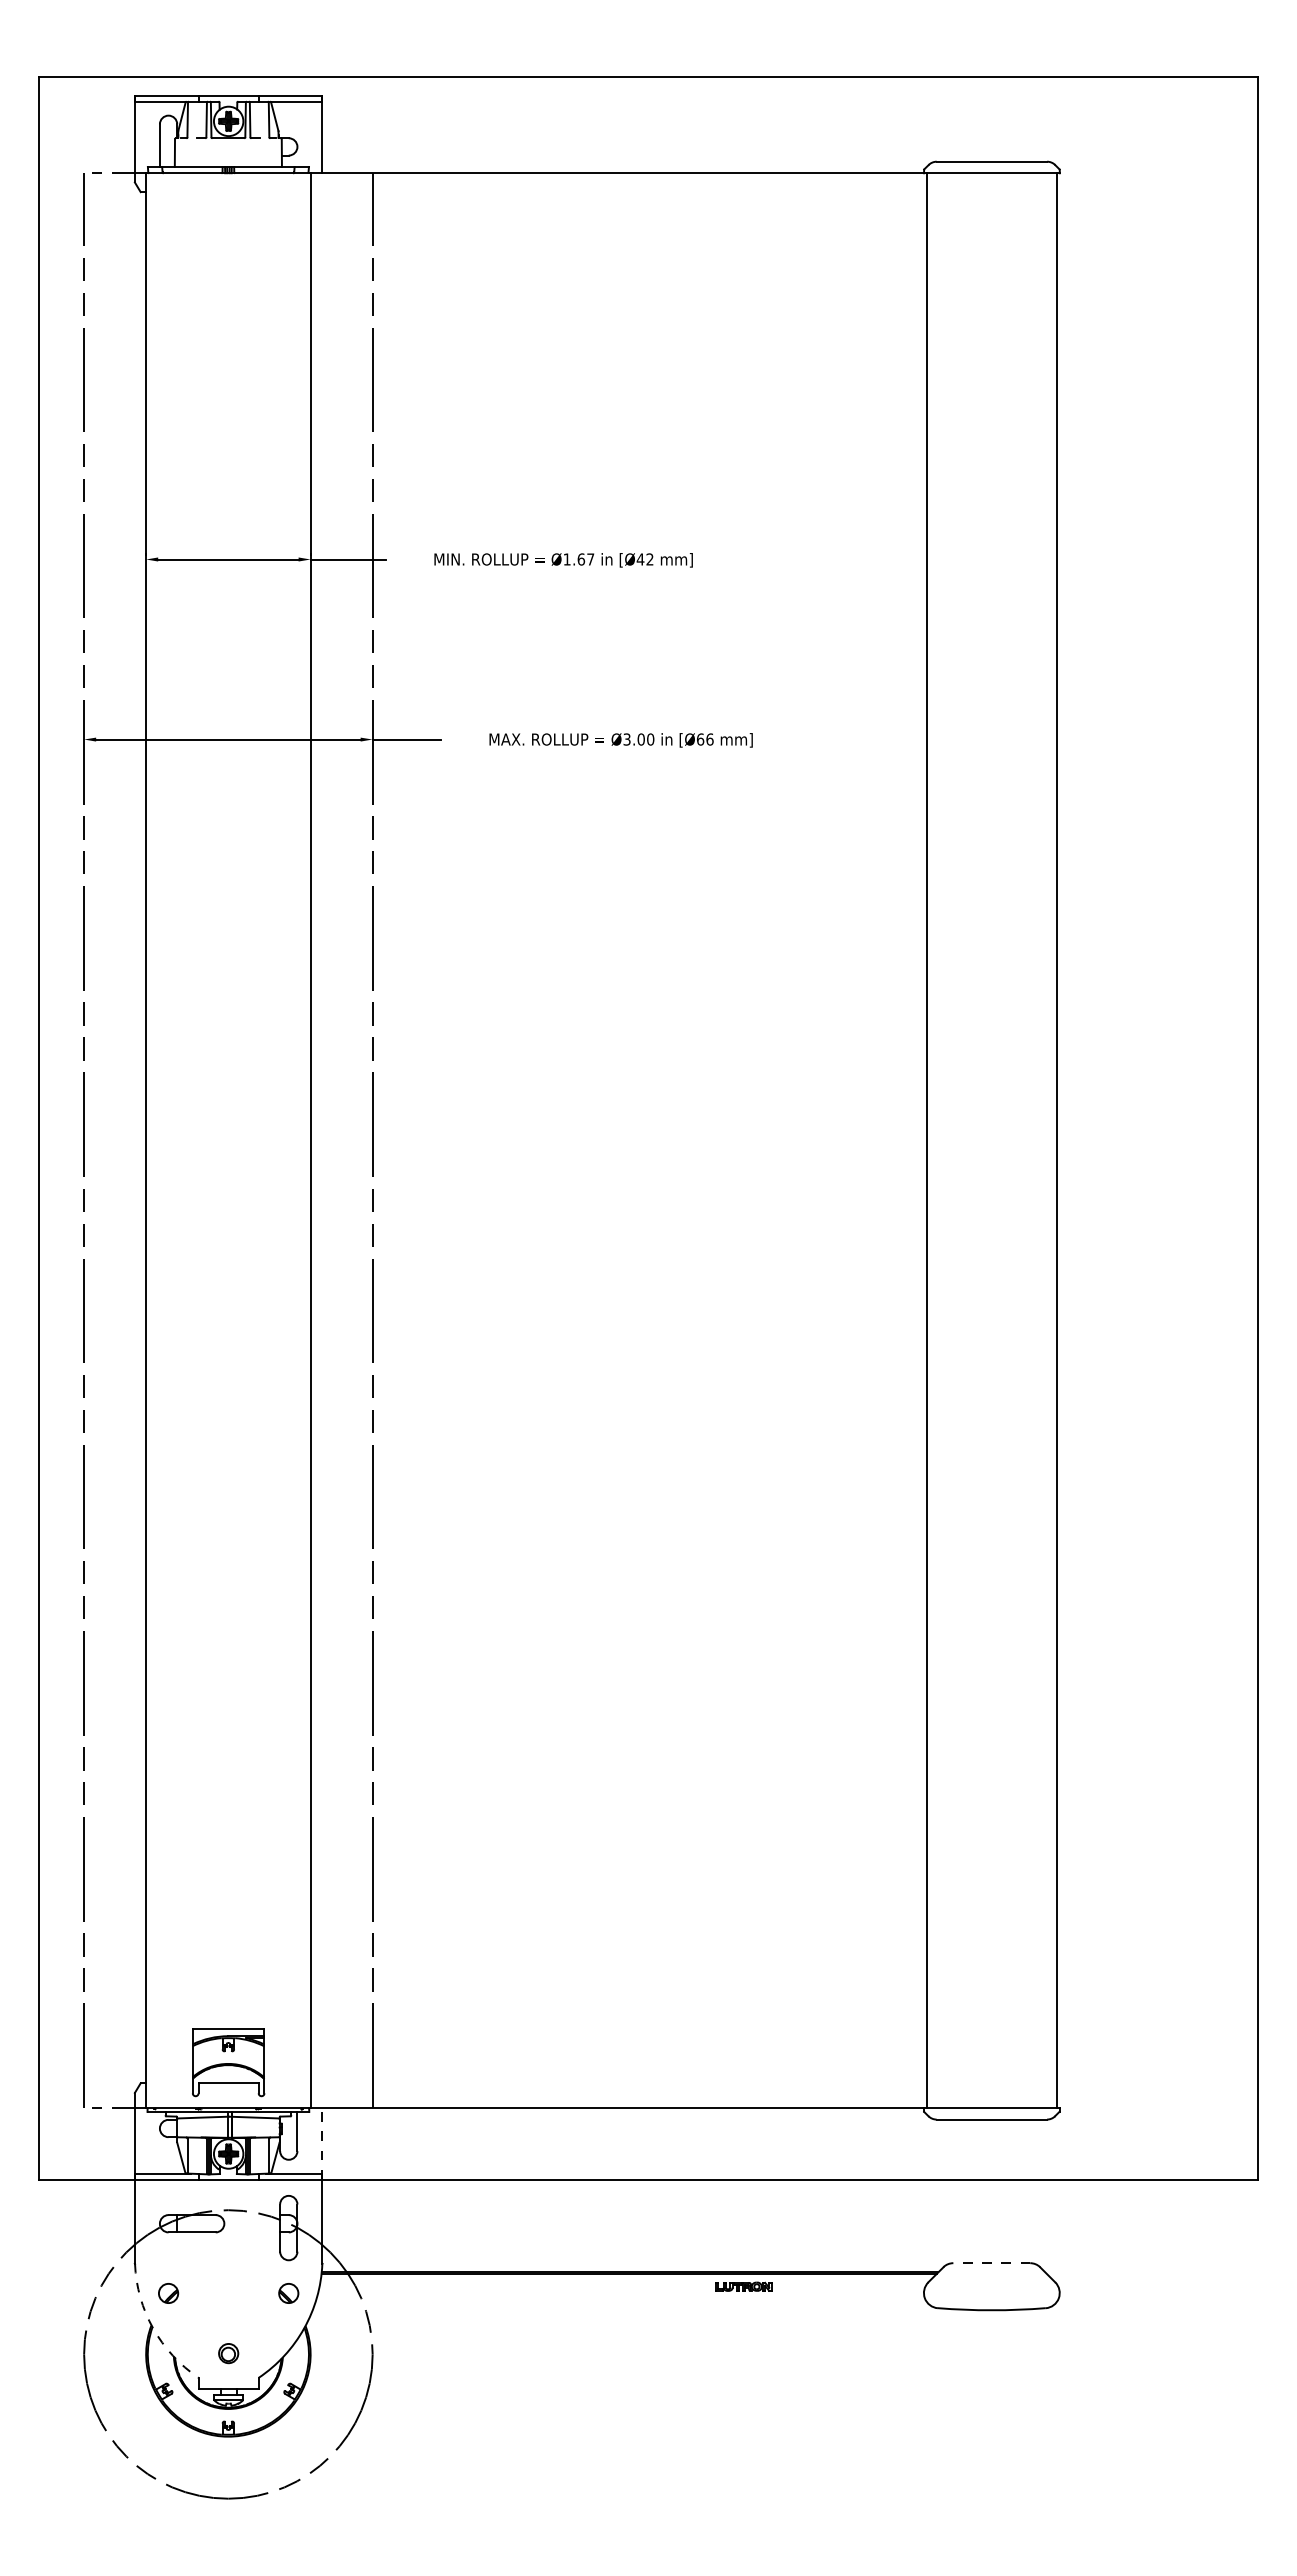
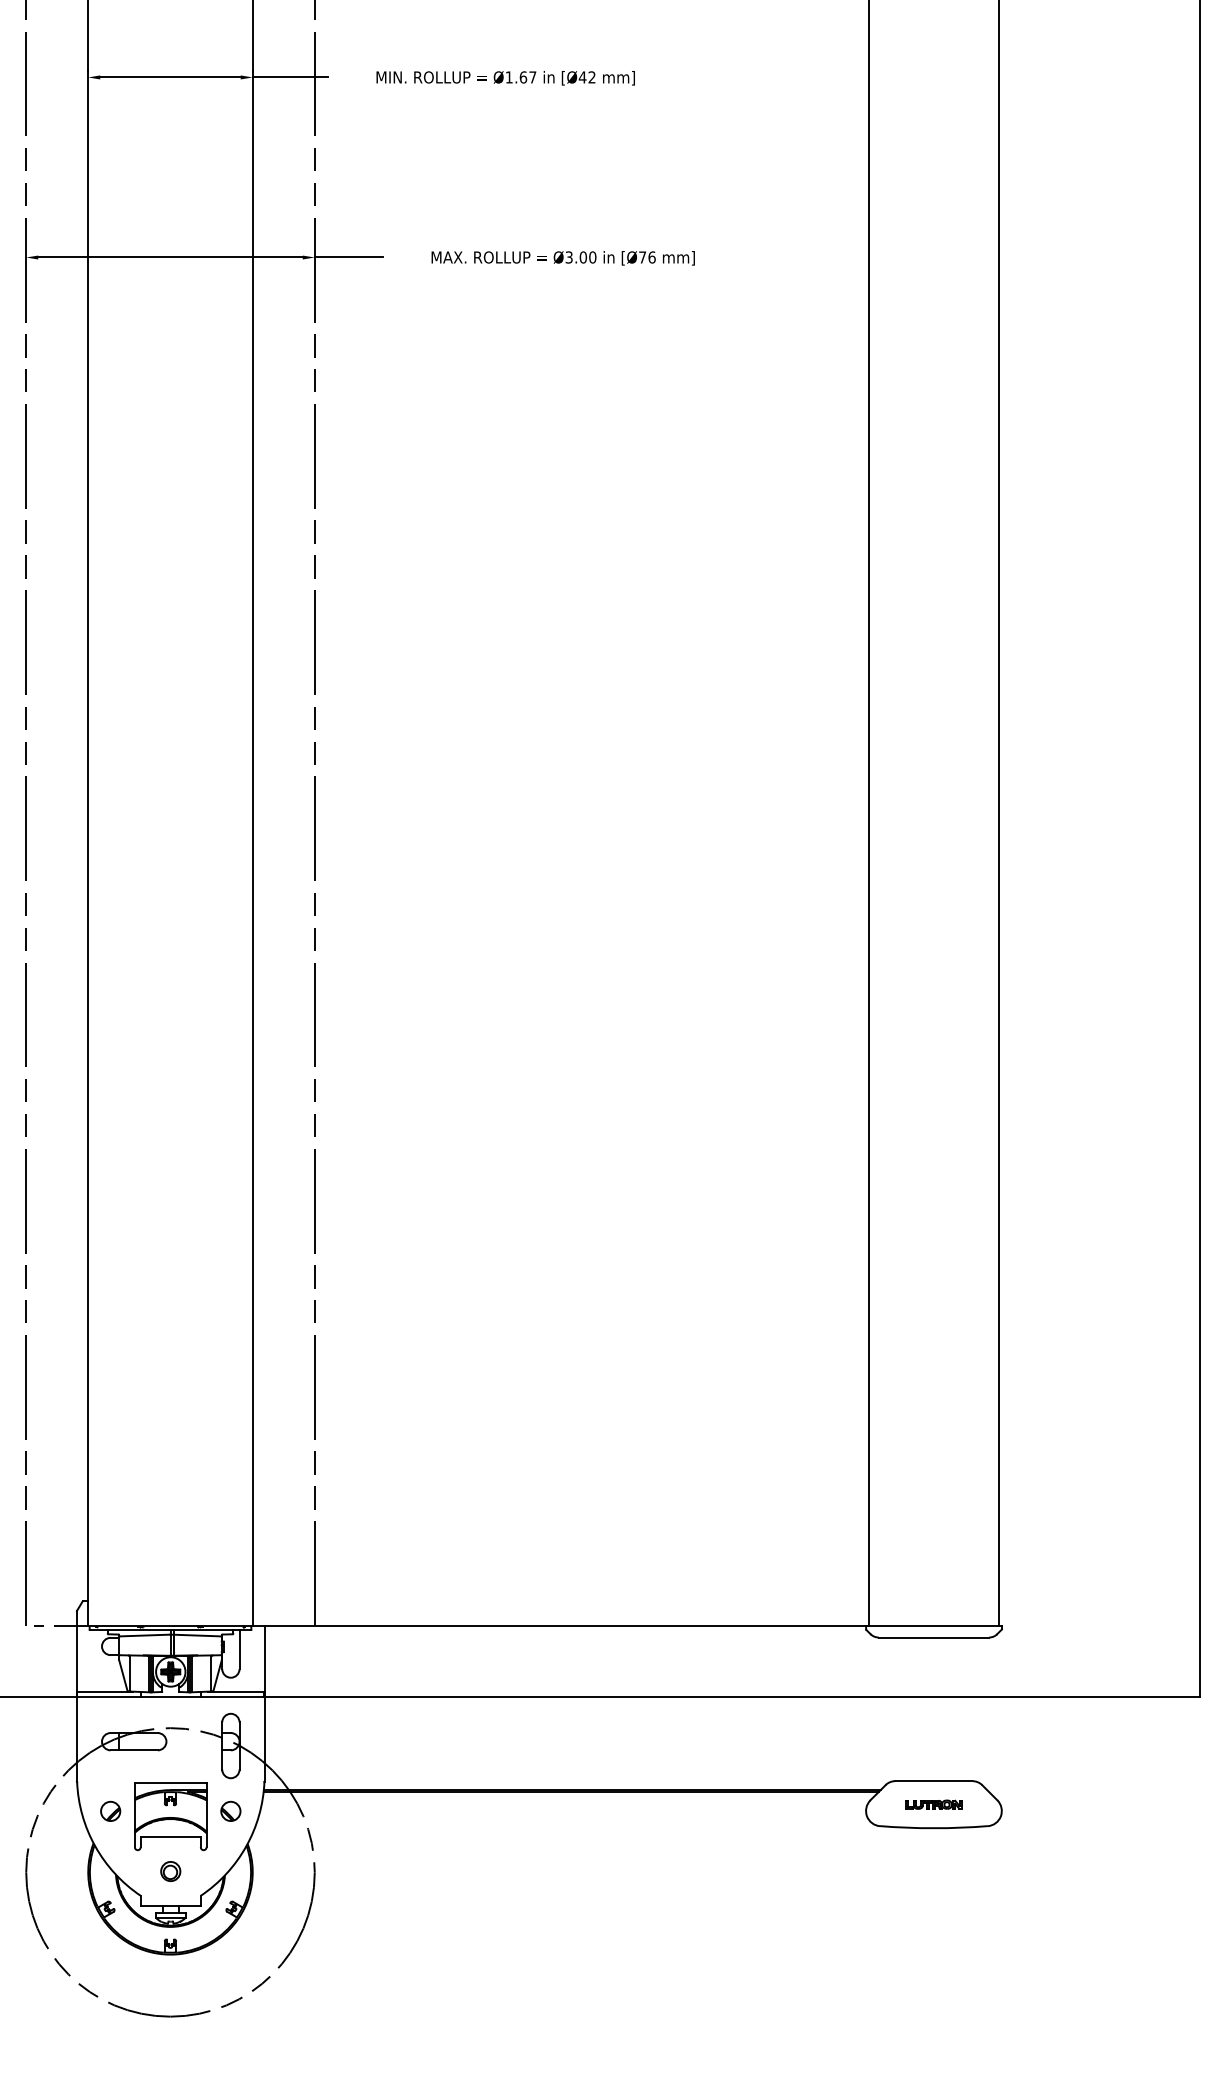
text: (700, 739) -> (642, 257), [Ø66 -> [Ø76
part: (228, 2062) -> (170, 1816), moved
line: (322, 2143) -> (264, 1661), dashed -> solid
line: (991, 2263) -> (933, 1781), dashed -> solid
part: (743, 2286) -> (933, 1804), moved
arc: (153, 2328) -> (95, 1846), dashed -> solid

